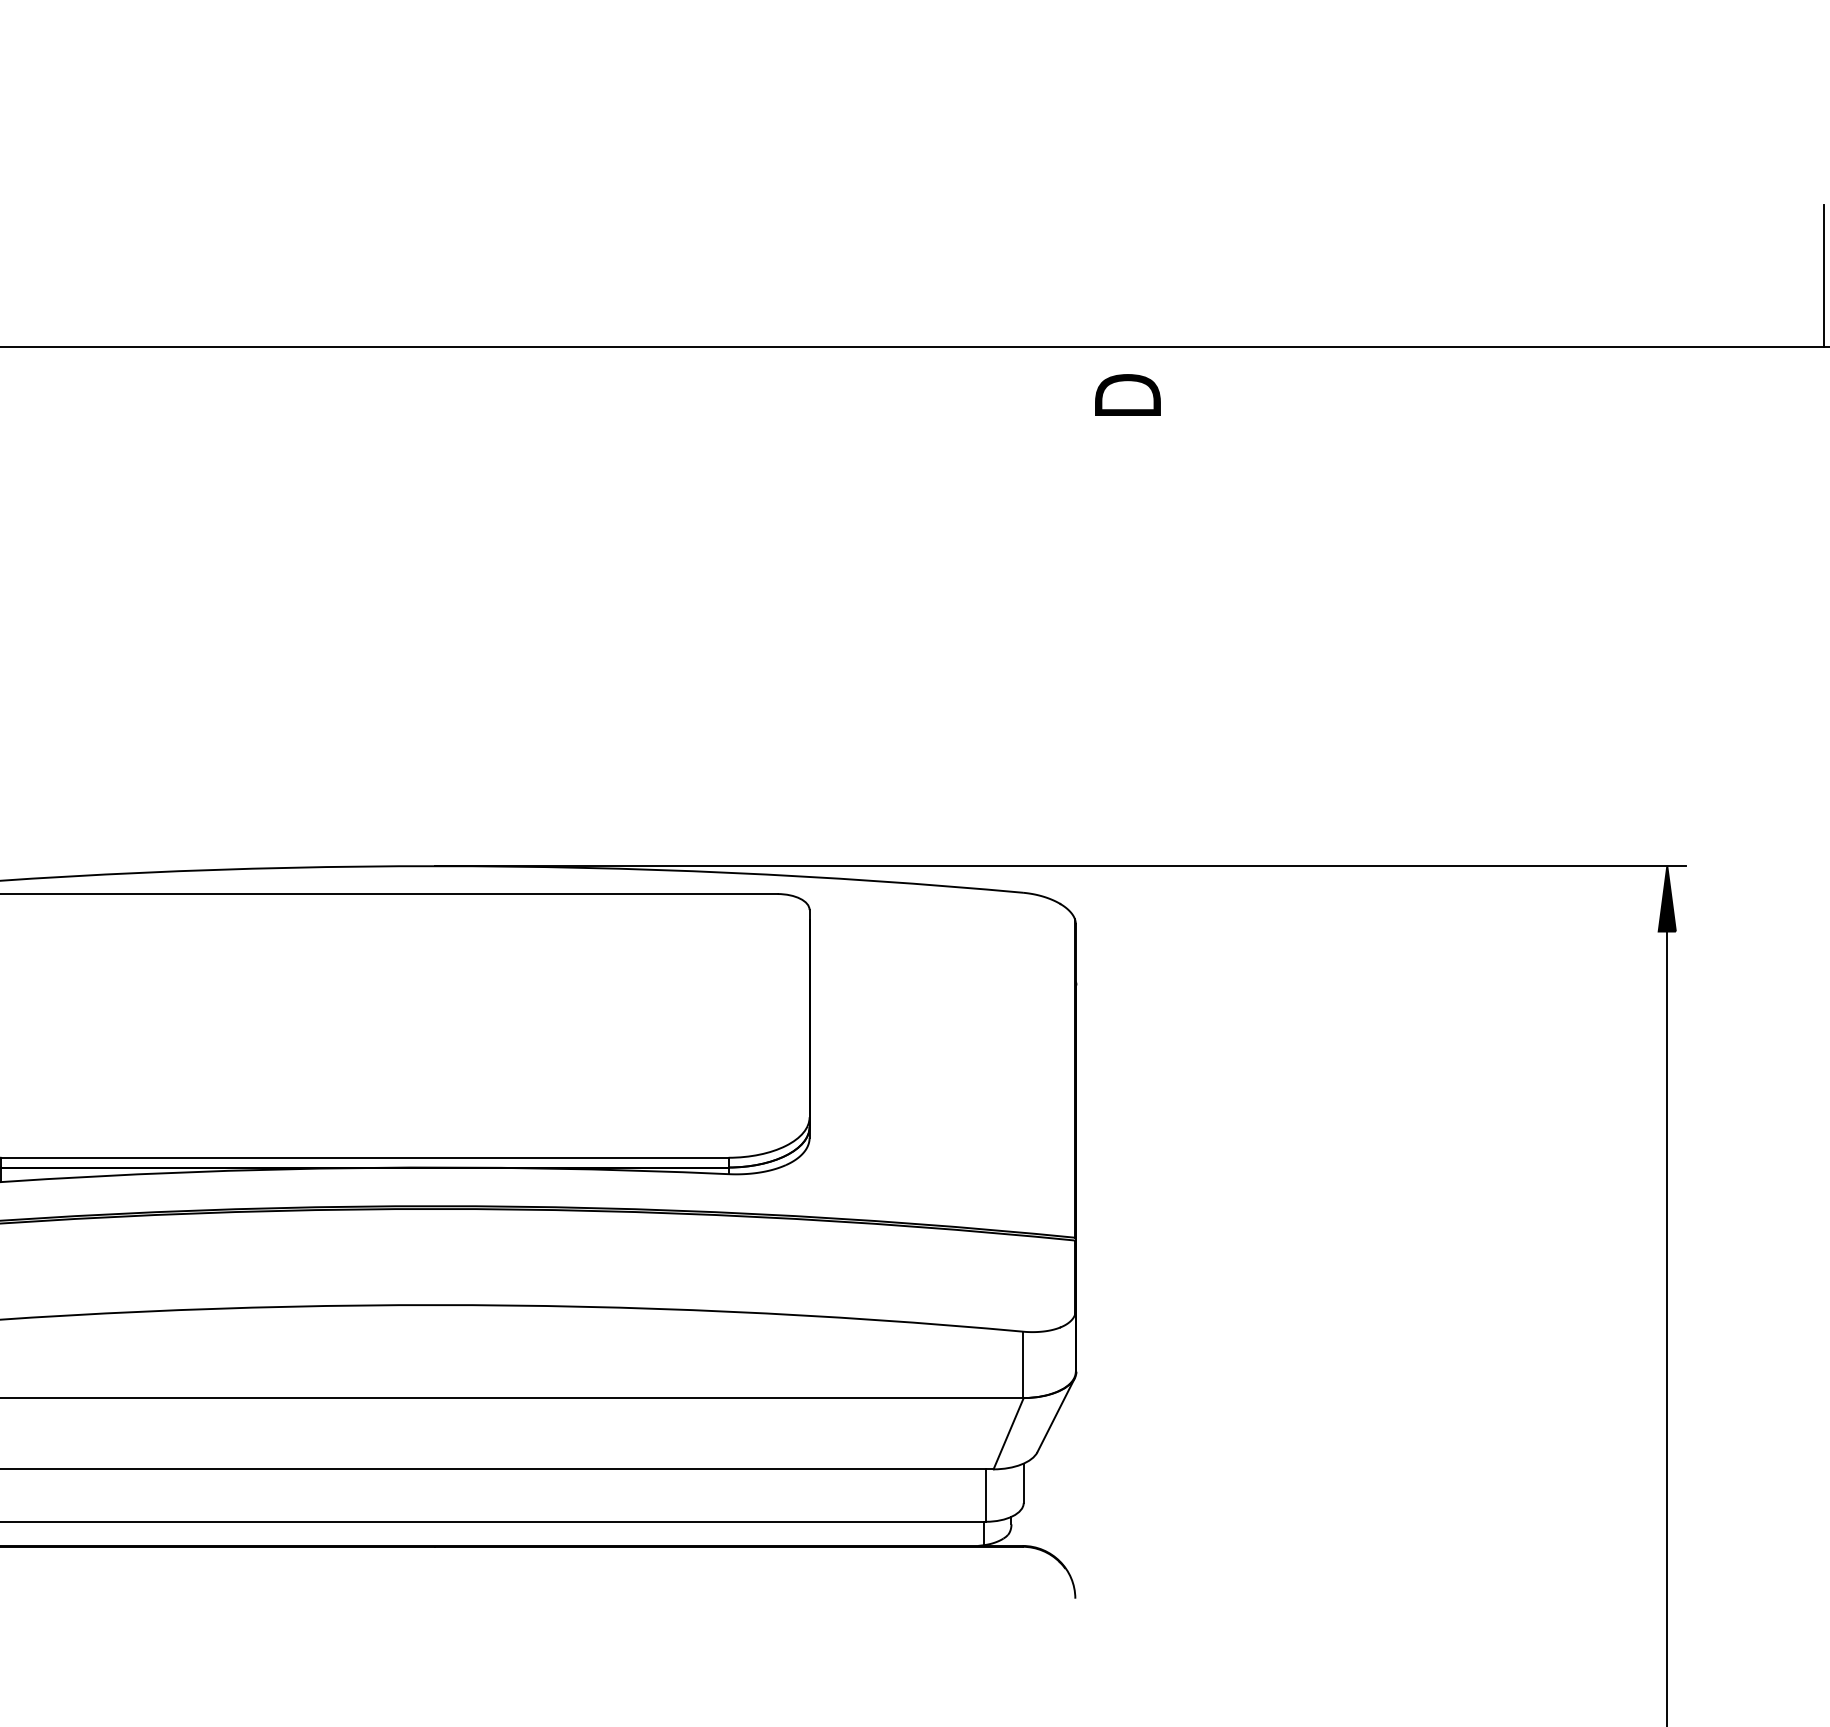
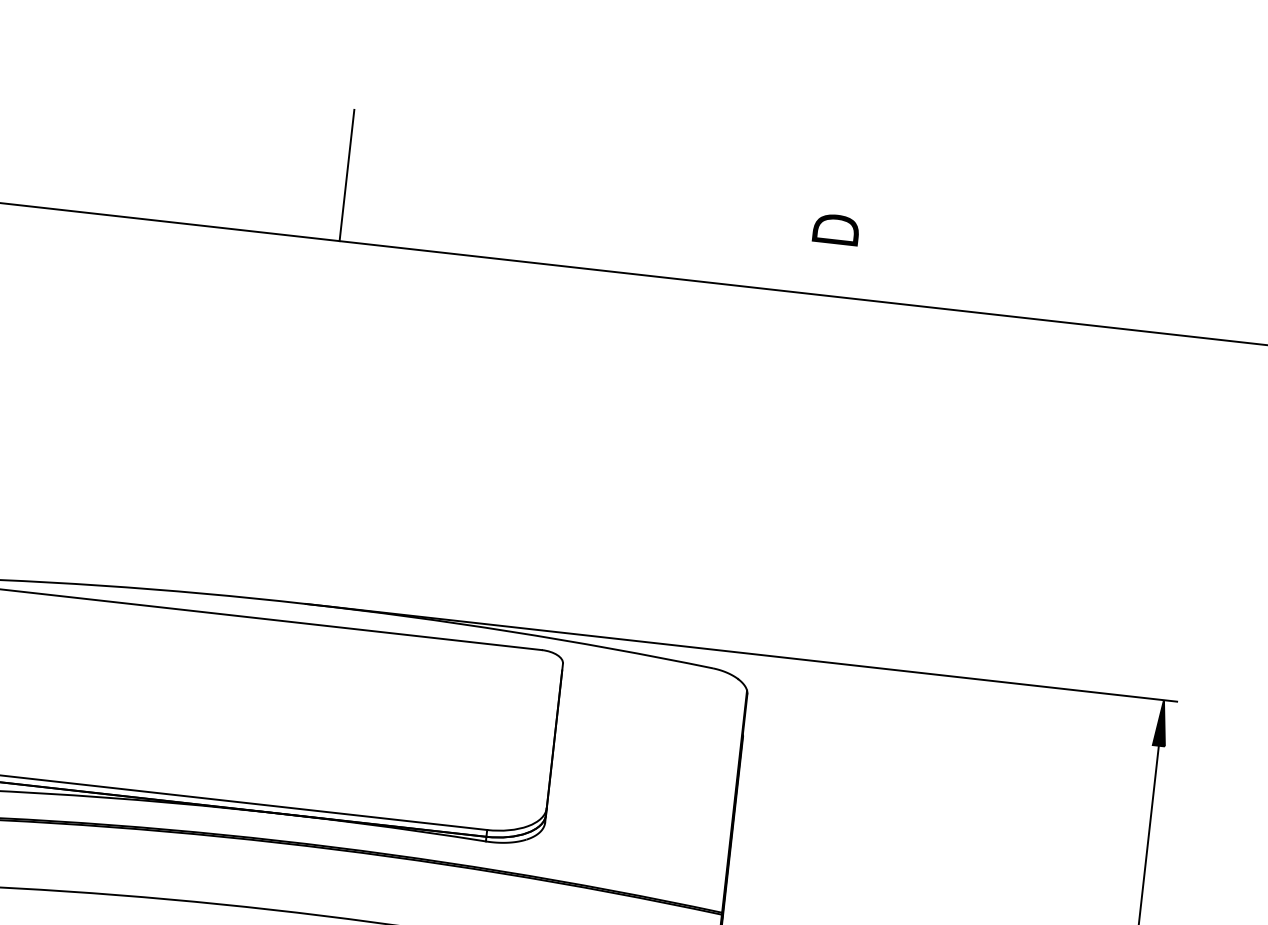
line: (425, 252) -> (346, 175), added
text: (1127, 394) -> (836, 229), moved

